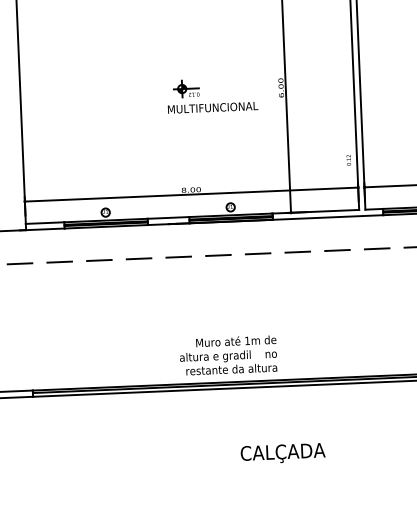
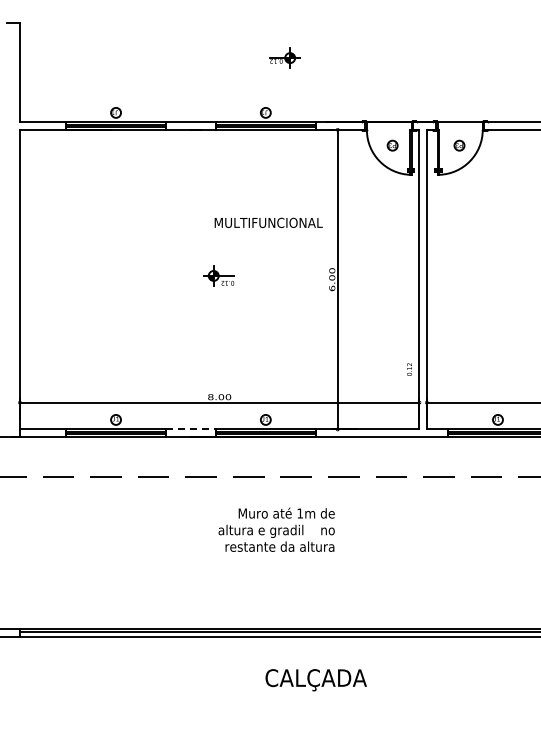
text: (212, 107) -> (268, 222), moved
line: (168, 218) -> (190, 429), solid -> dashed
text: (228, 355) -> (276, 529), moved
text: (282, 453) -> (315, 680), moved

